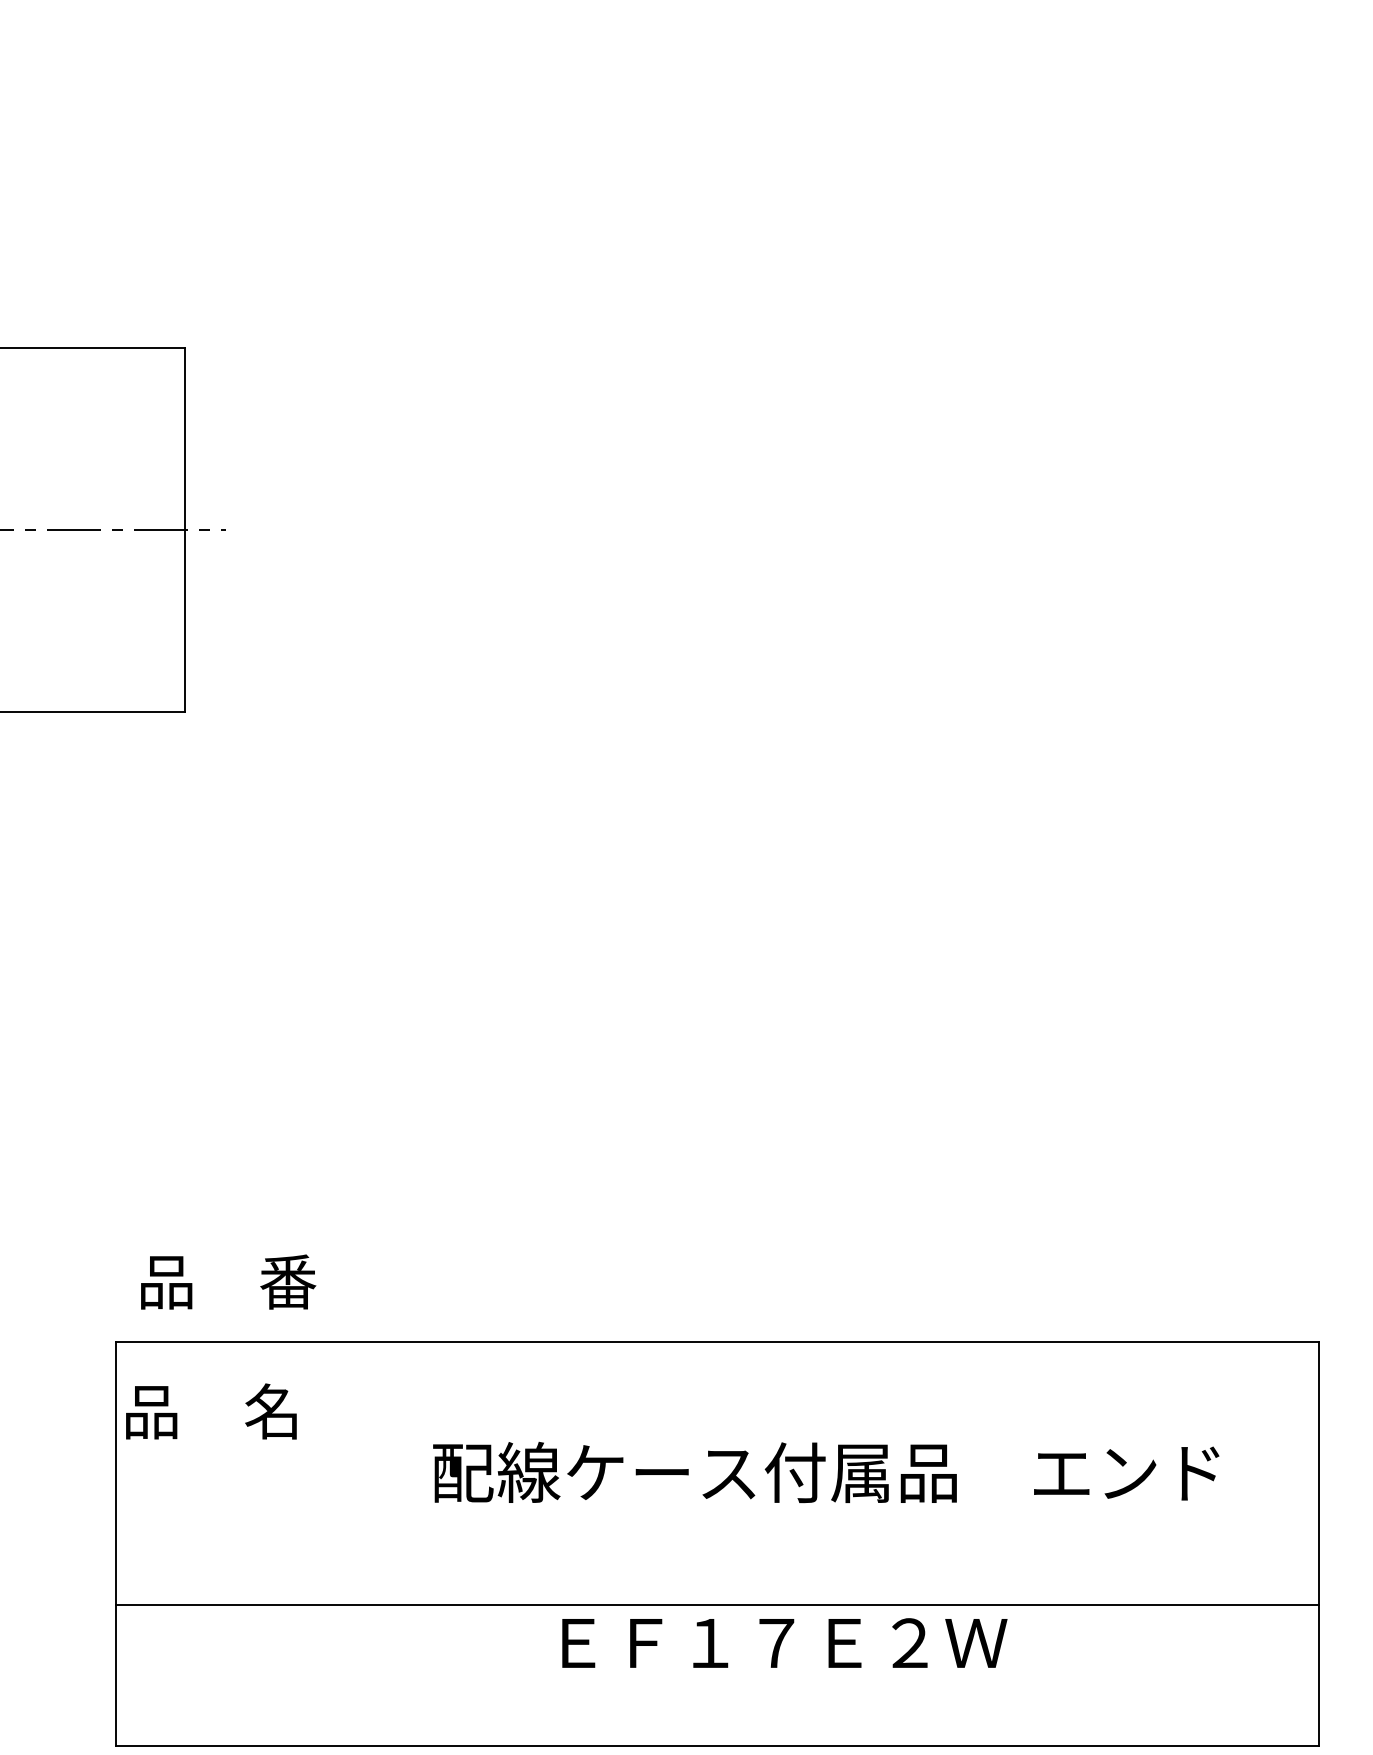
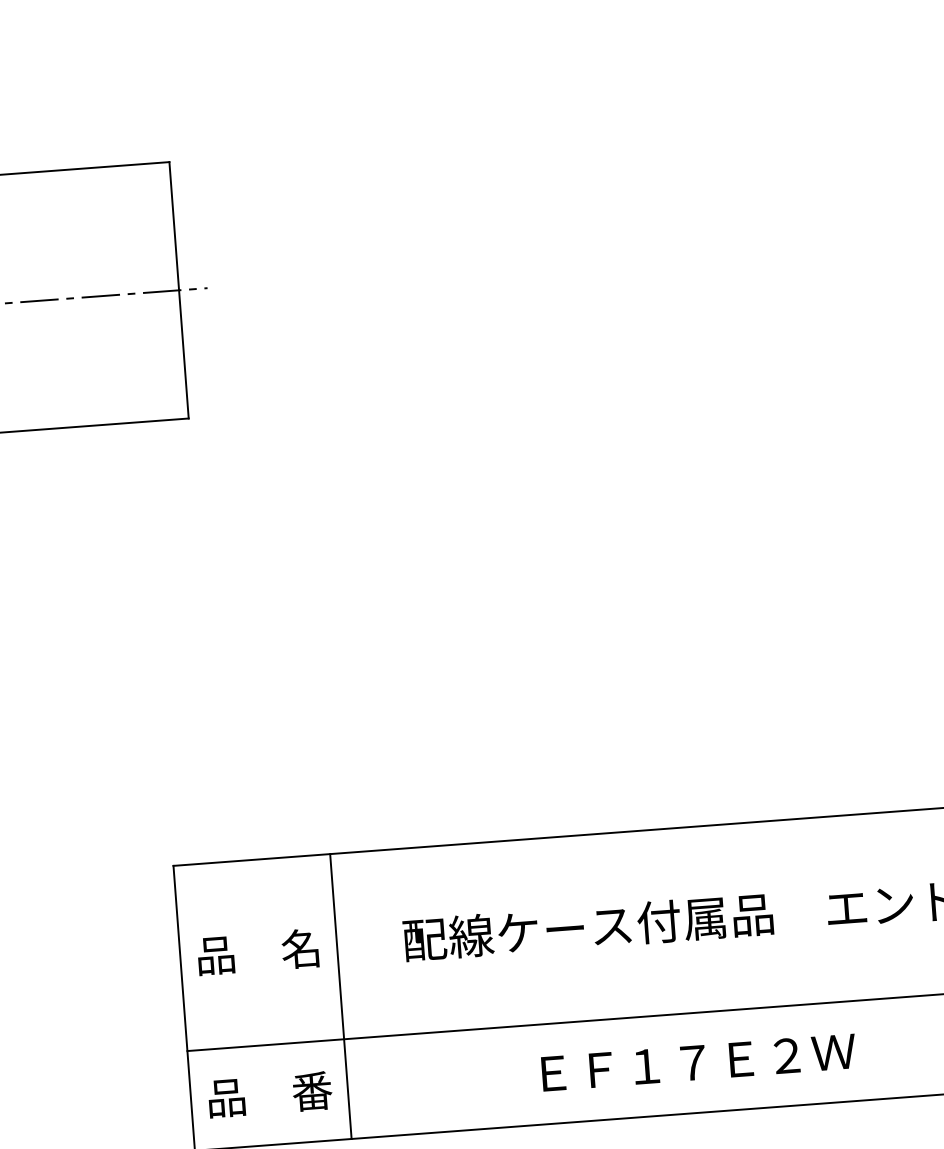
text: (228, 1281) -> (270, 1094), moved
text: (211, 1411) -> (258, 952), moved
line: (338, 1543) -> (340, 996), added
text: (784, 1642) -> (698, 1062), moved

